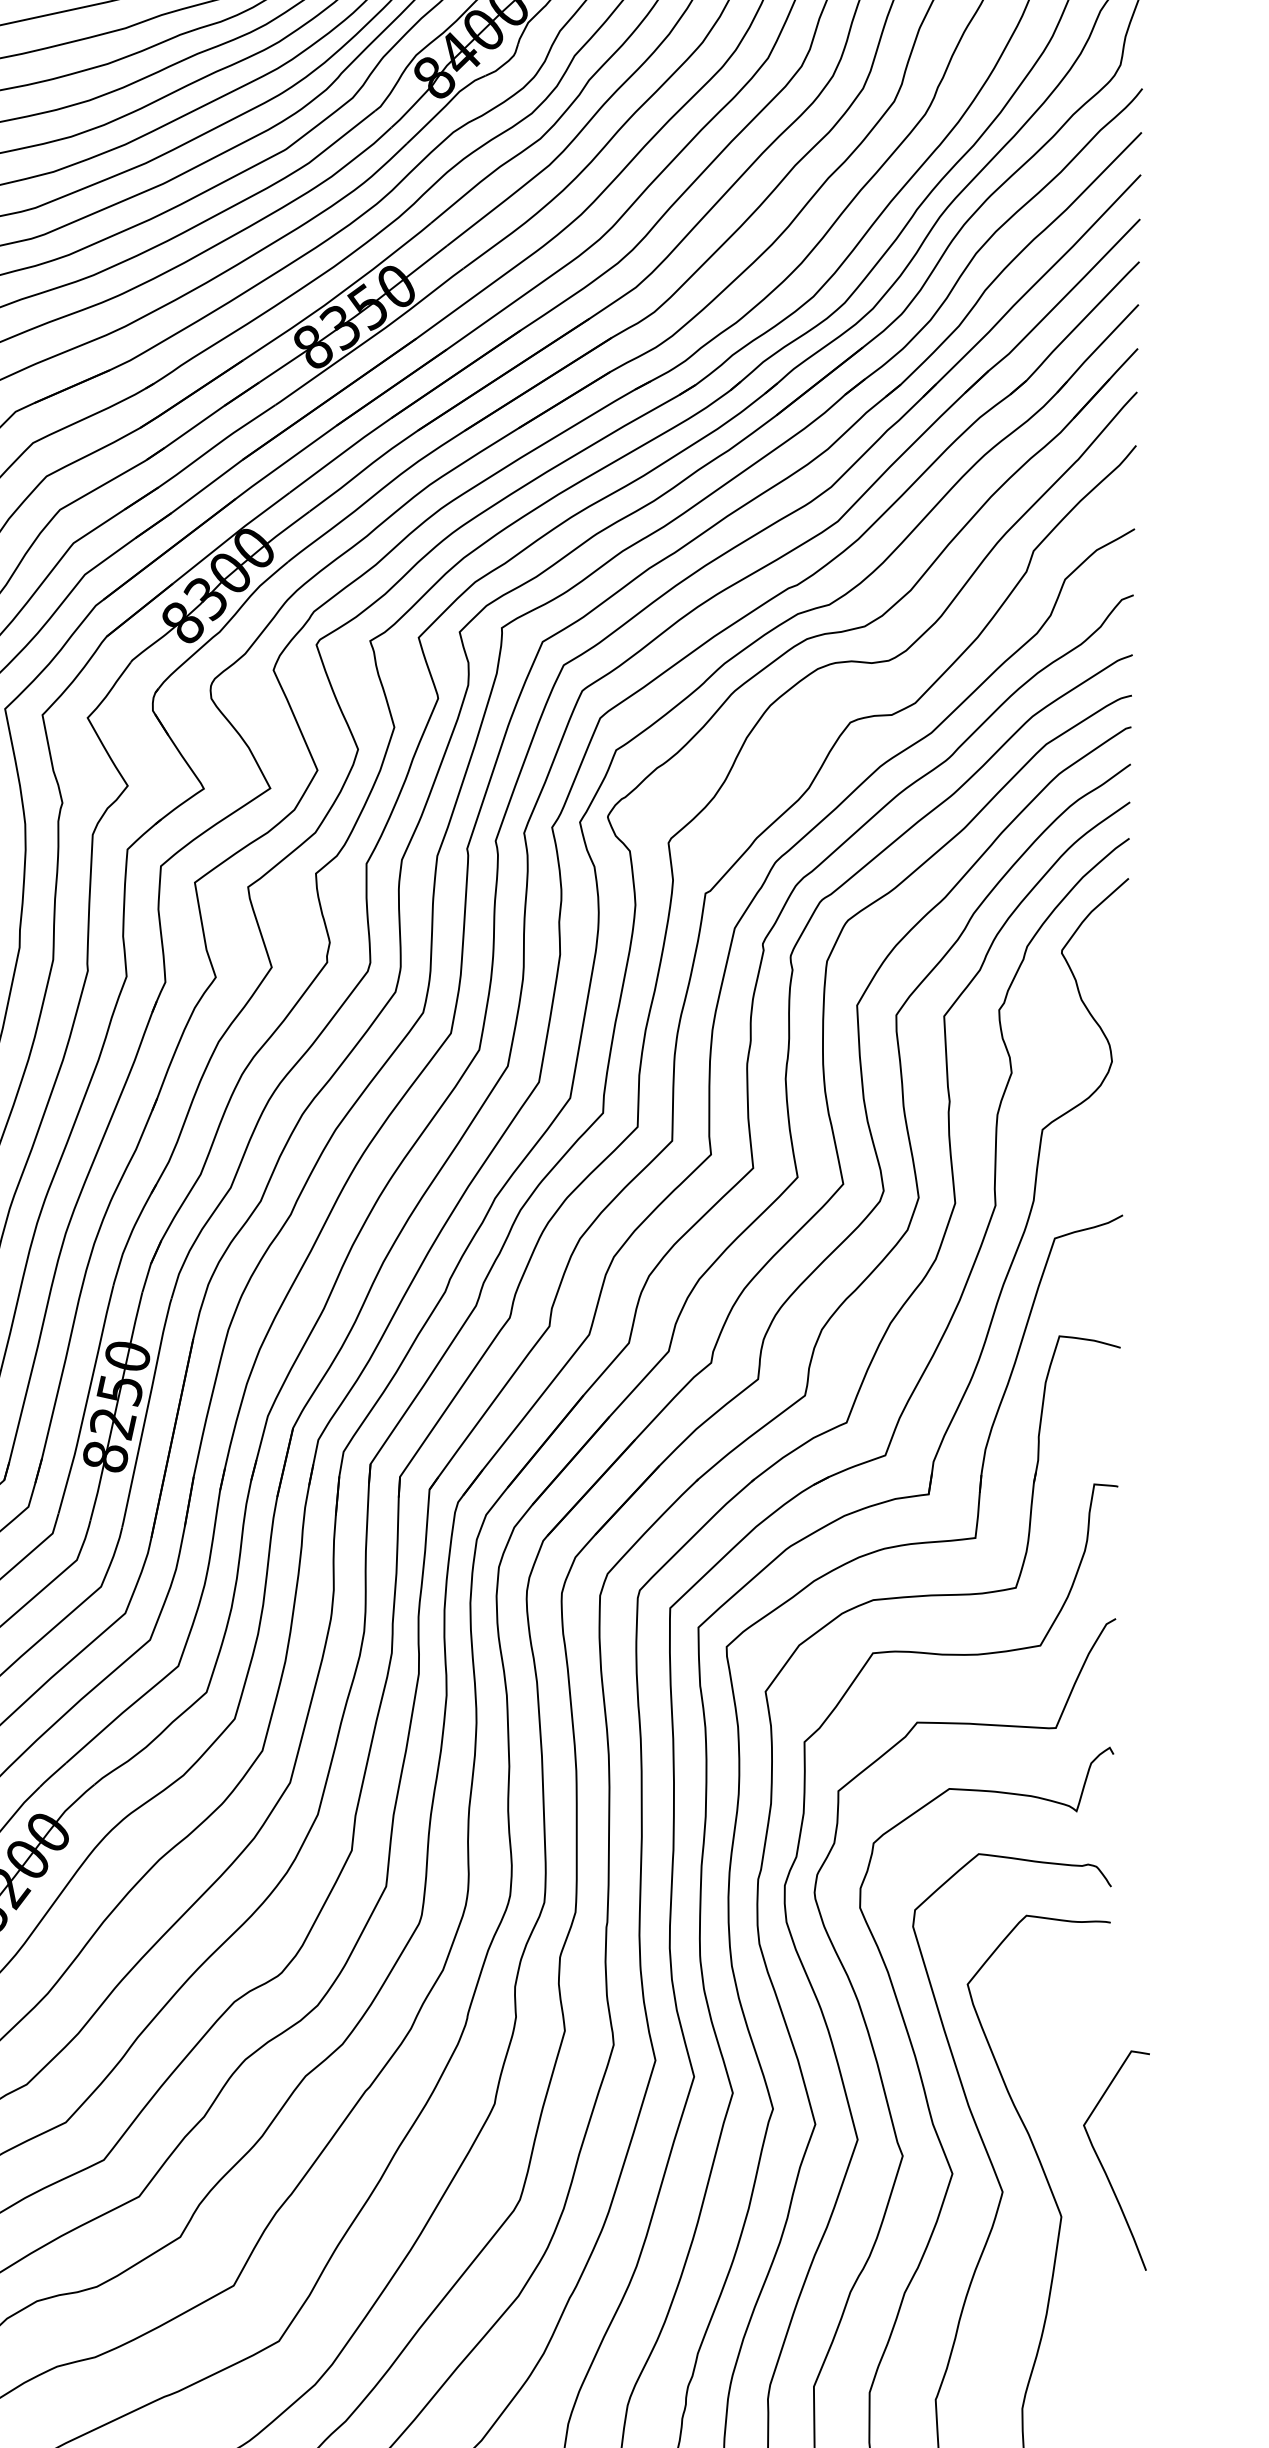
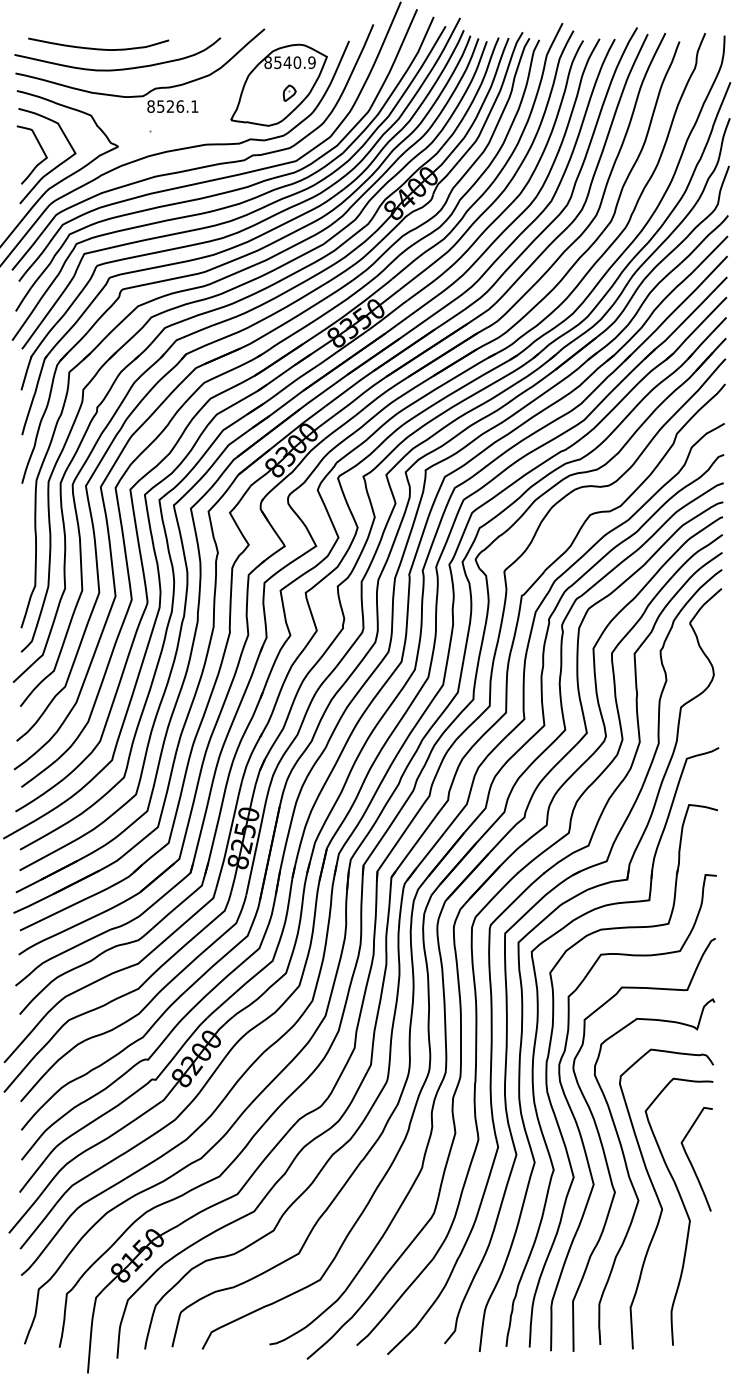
curve: (1104, 2167) -> (691, 1162), moved

